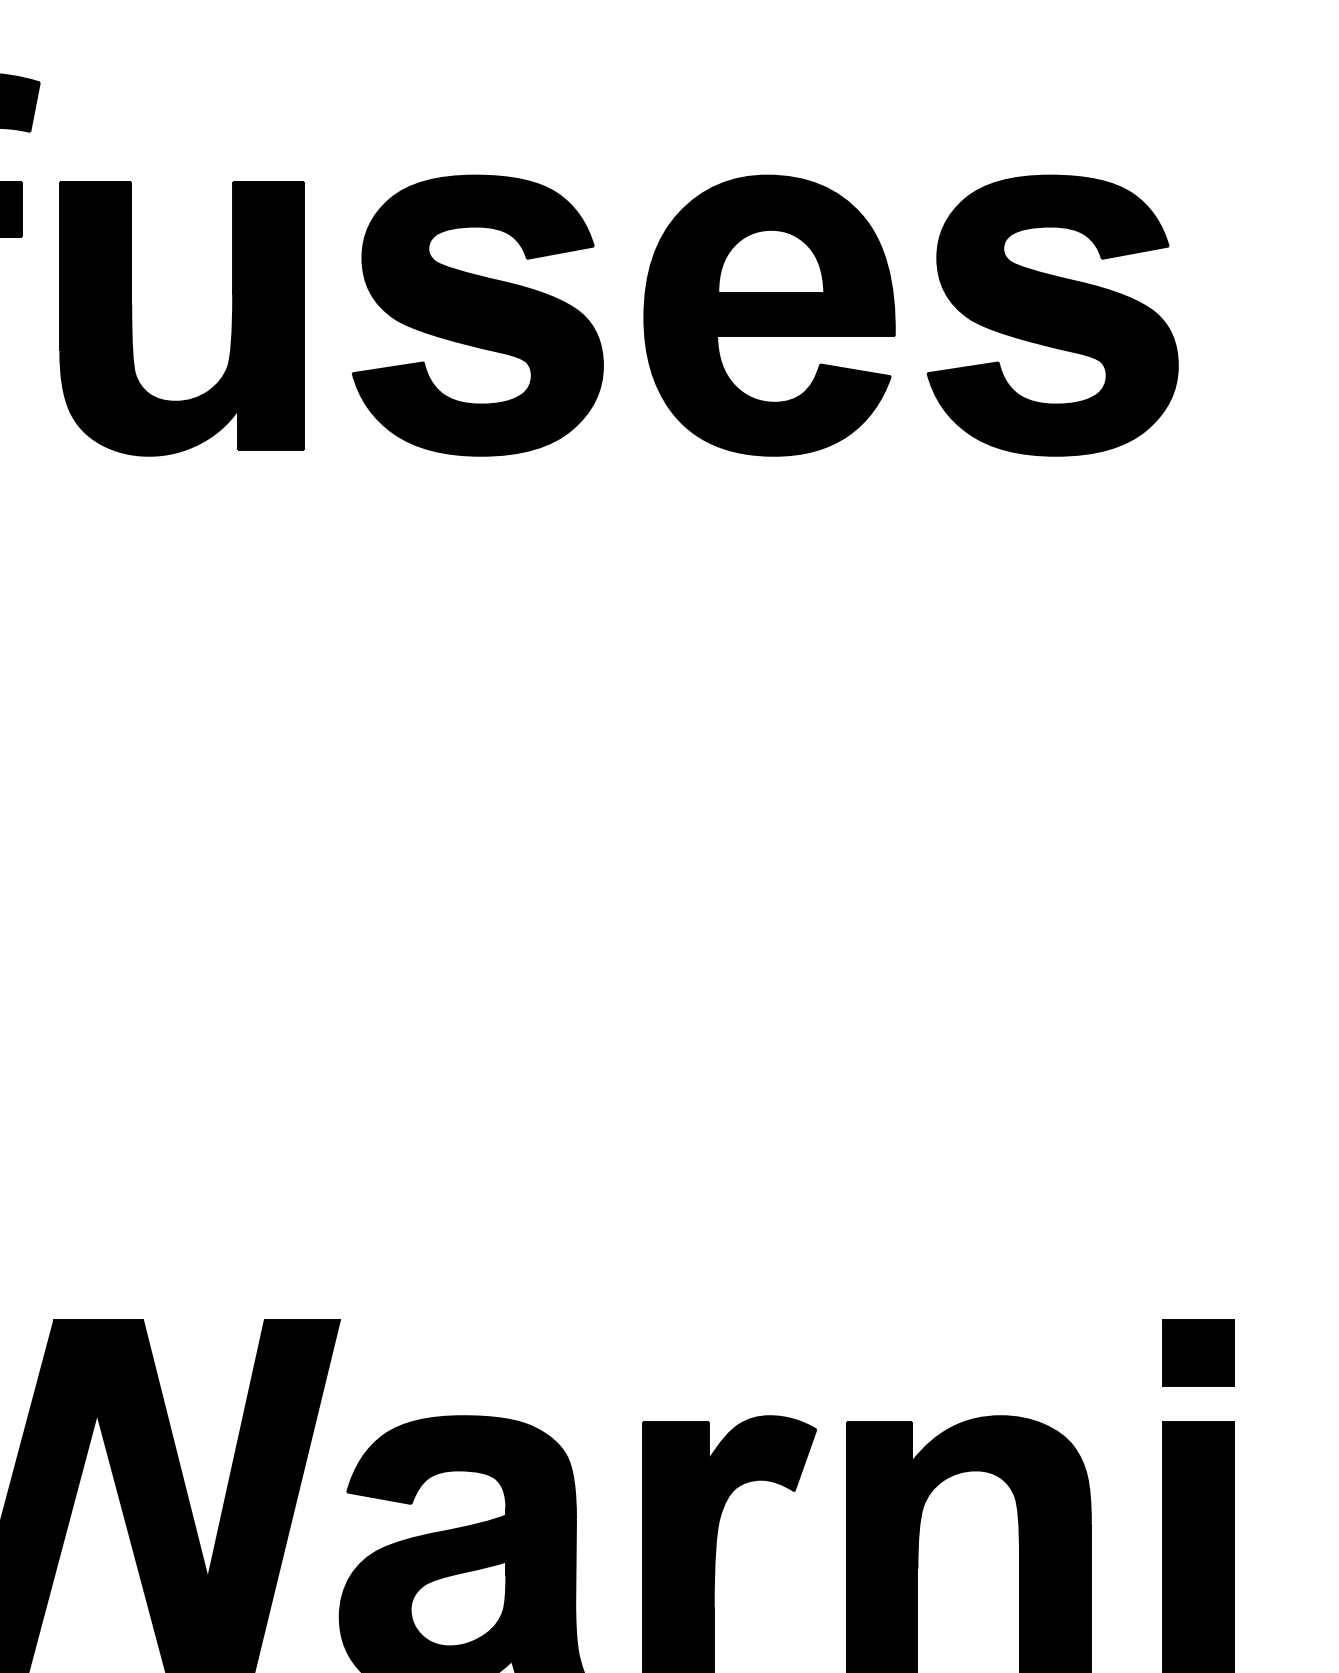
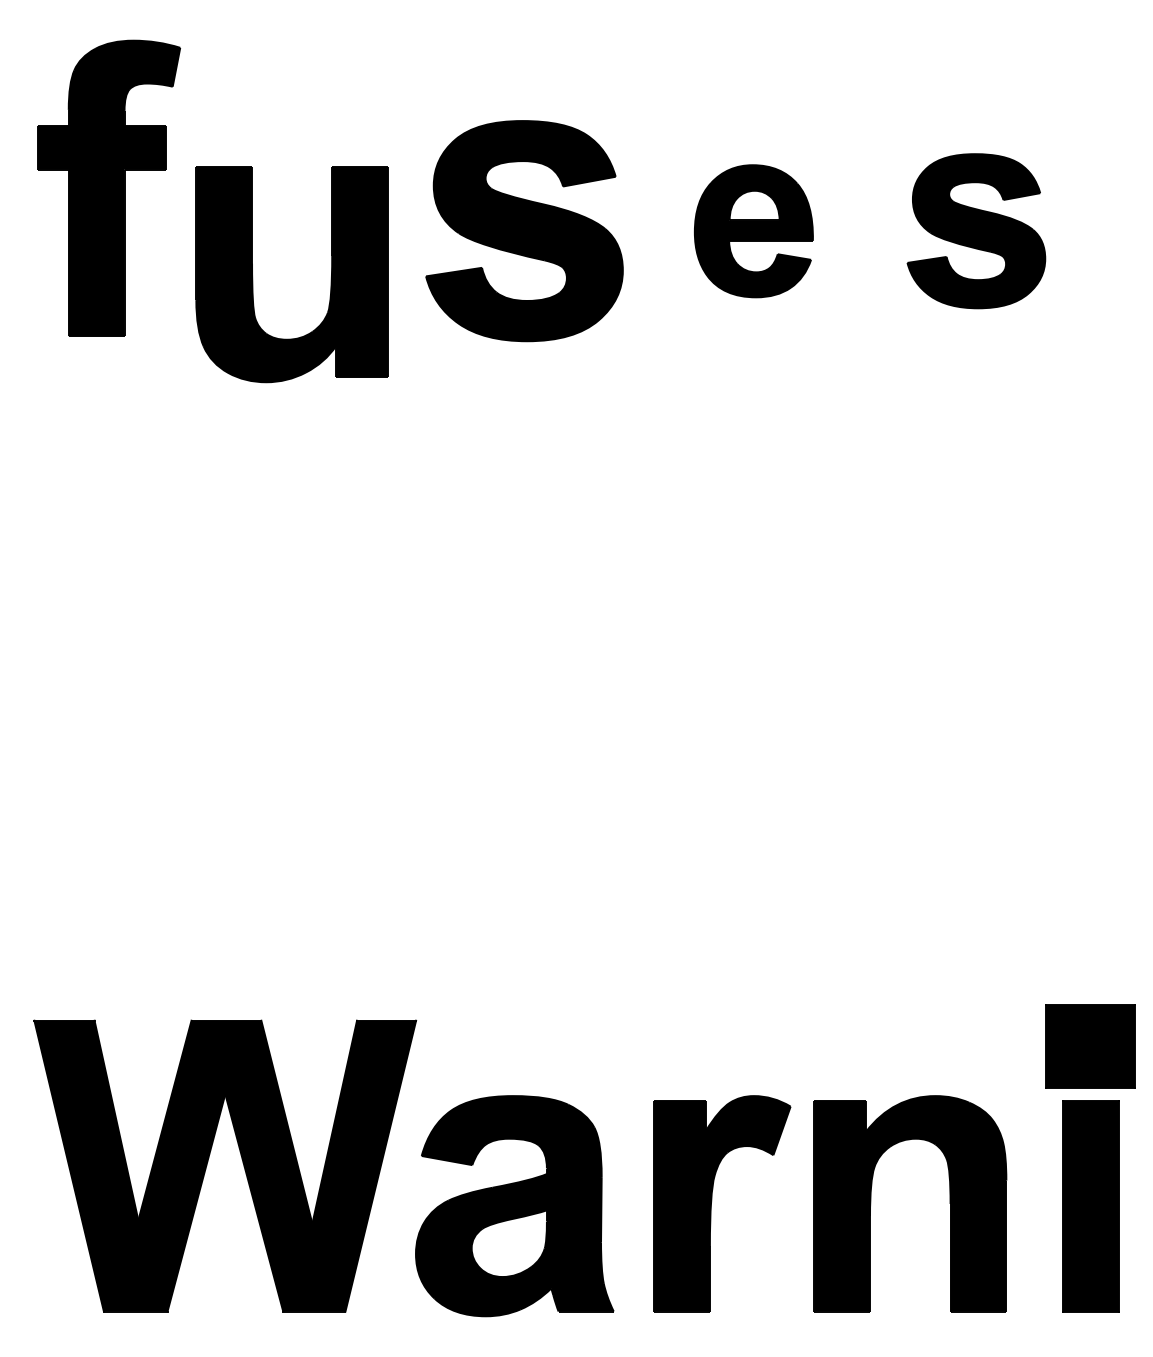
part: (769, 316) -> (753, 231), size x0.6
part: (1052, 316) -> (976, 231), size x0.7
part: (133, 322) -> (253, 277), moved
part: (1197, 1353) -> (1090, 1046), size x1.6

